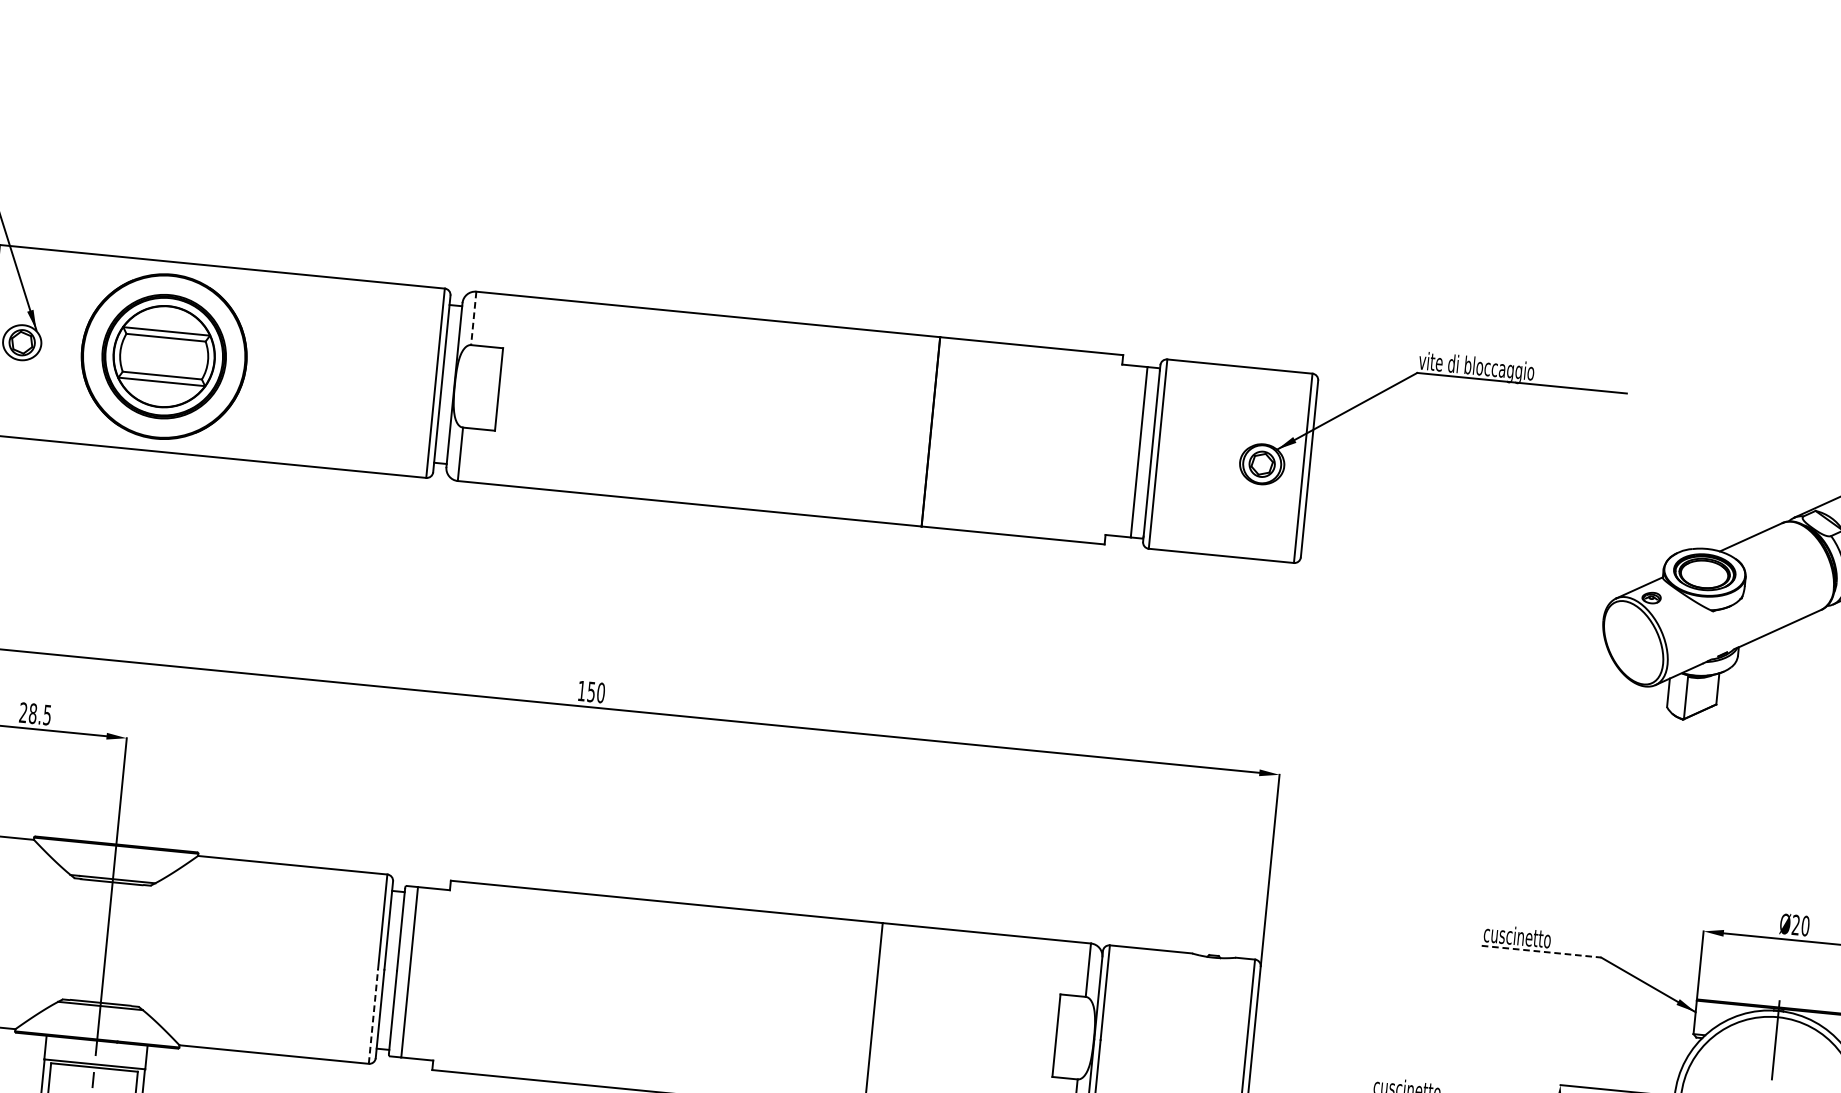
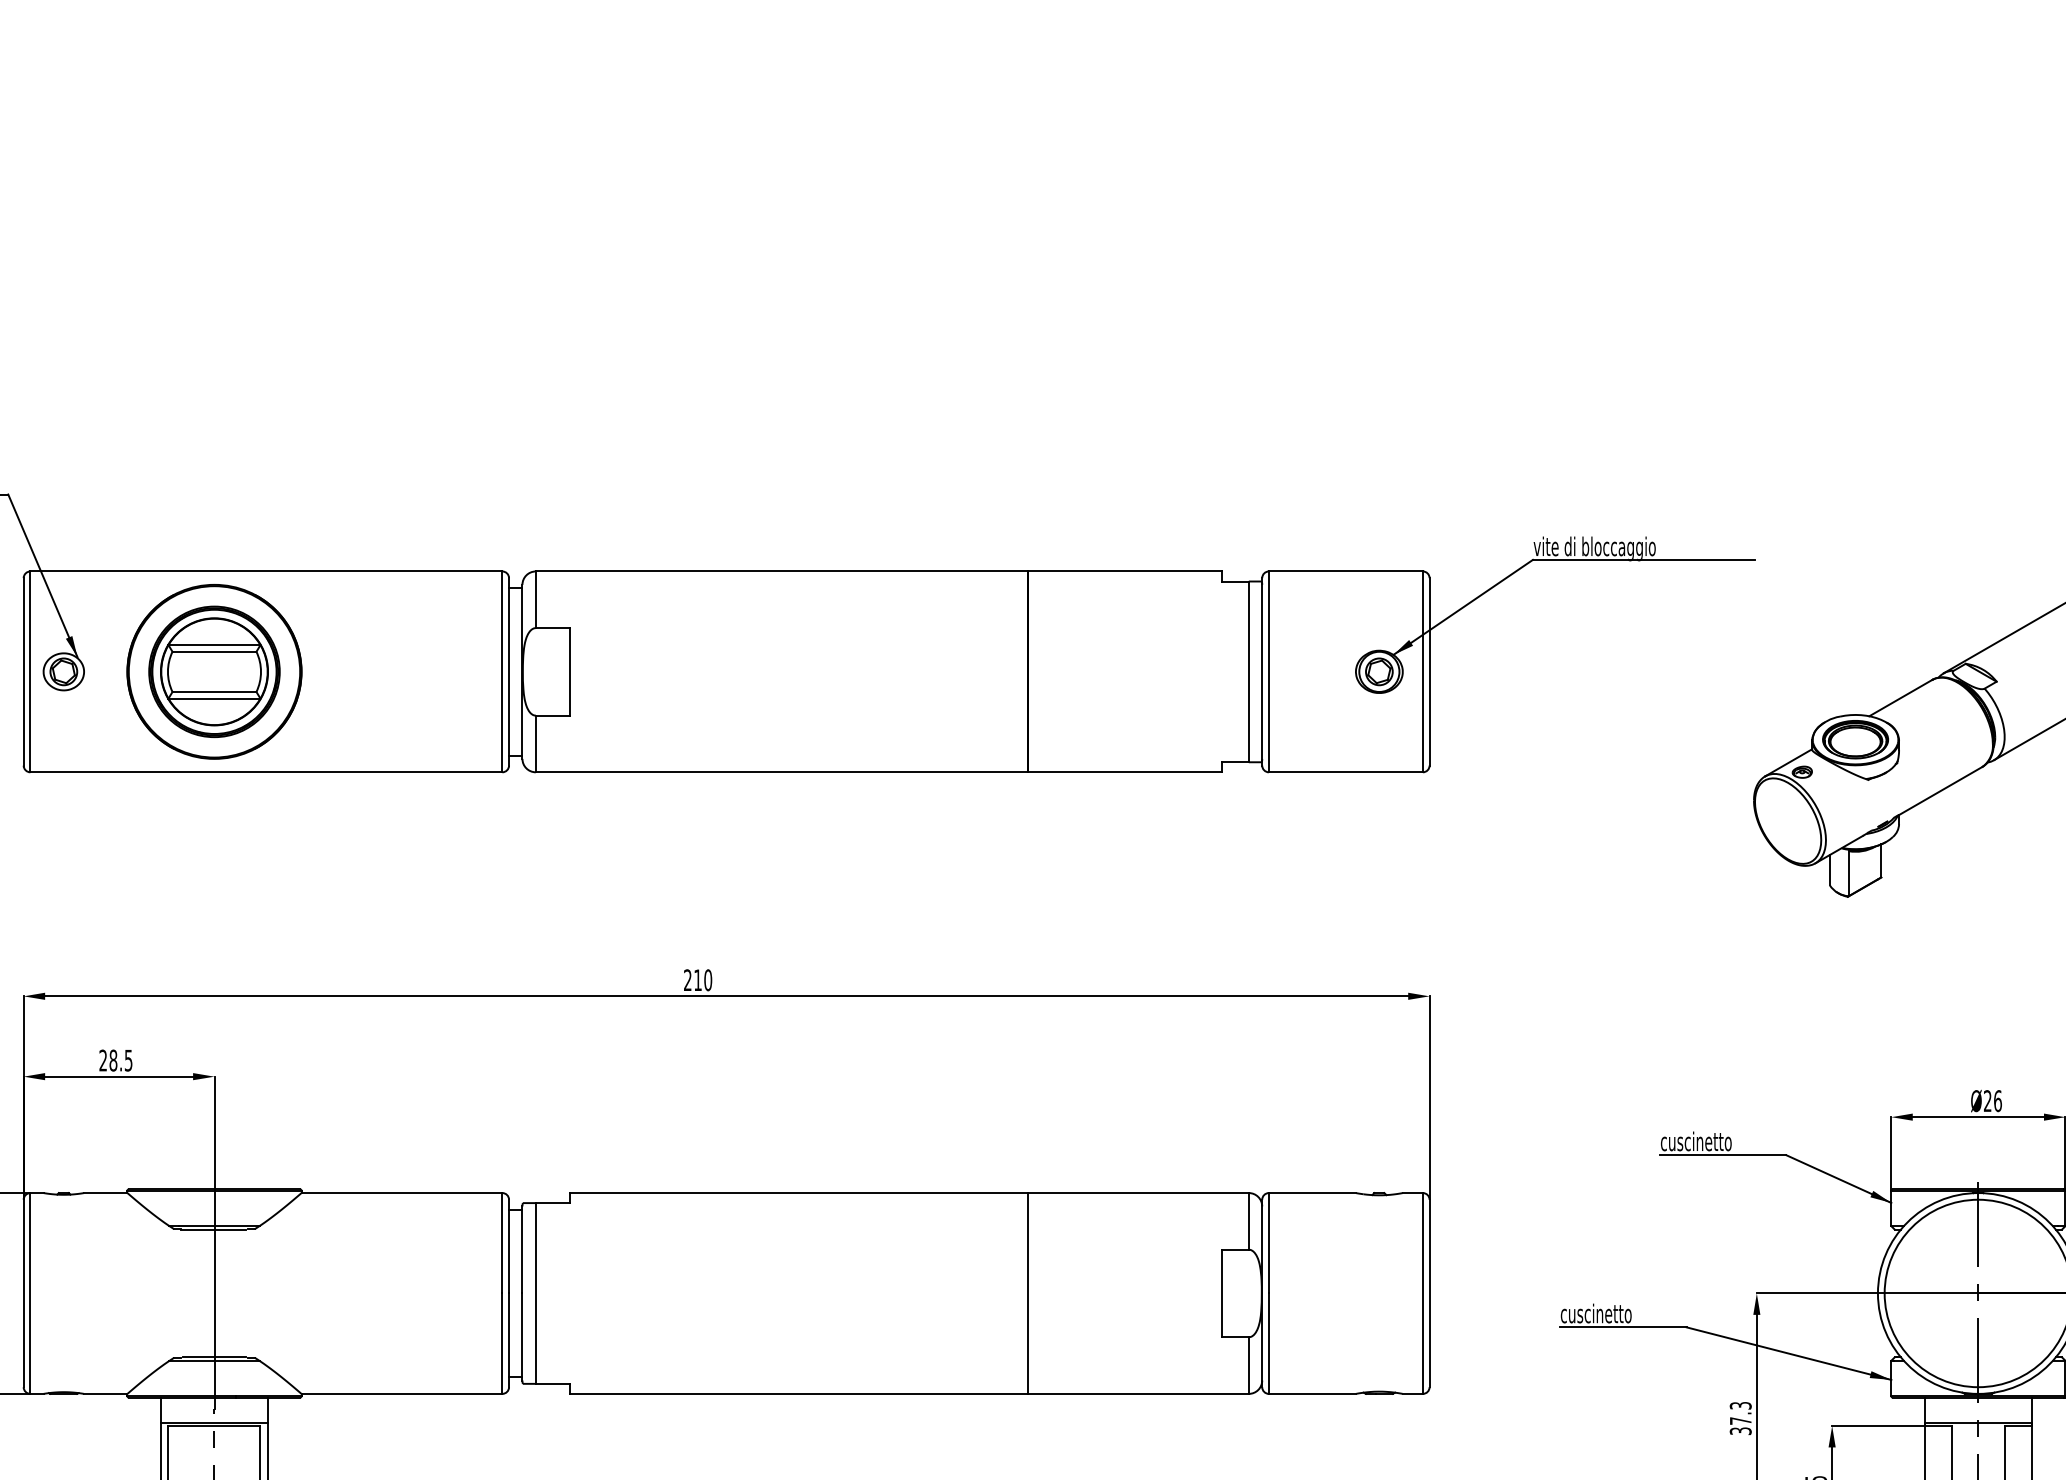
line: (473, 319) -> (535, 600), dashed -> solid
text: (586, 691) -> (692, 980), 150 -> 210
text: (1805, 925) -> (1997, 1100), Ø20 -> Ø26
line: (1541, 951) -> (1723, 1155), dashed -> solid
line: (373, 1016) -> (502, 1343), dashed -> solid

